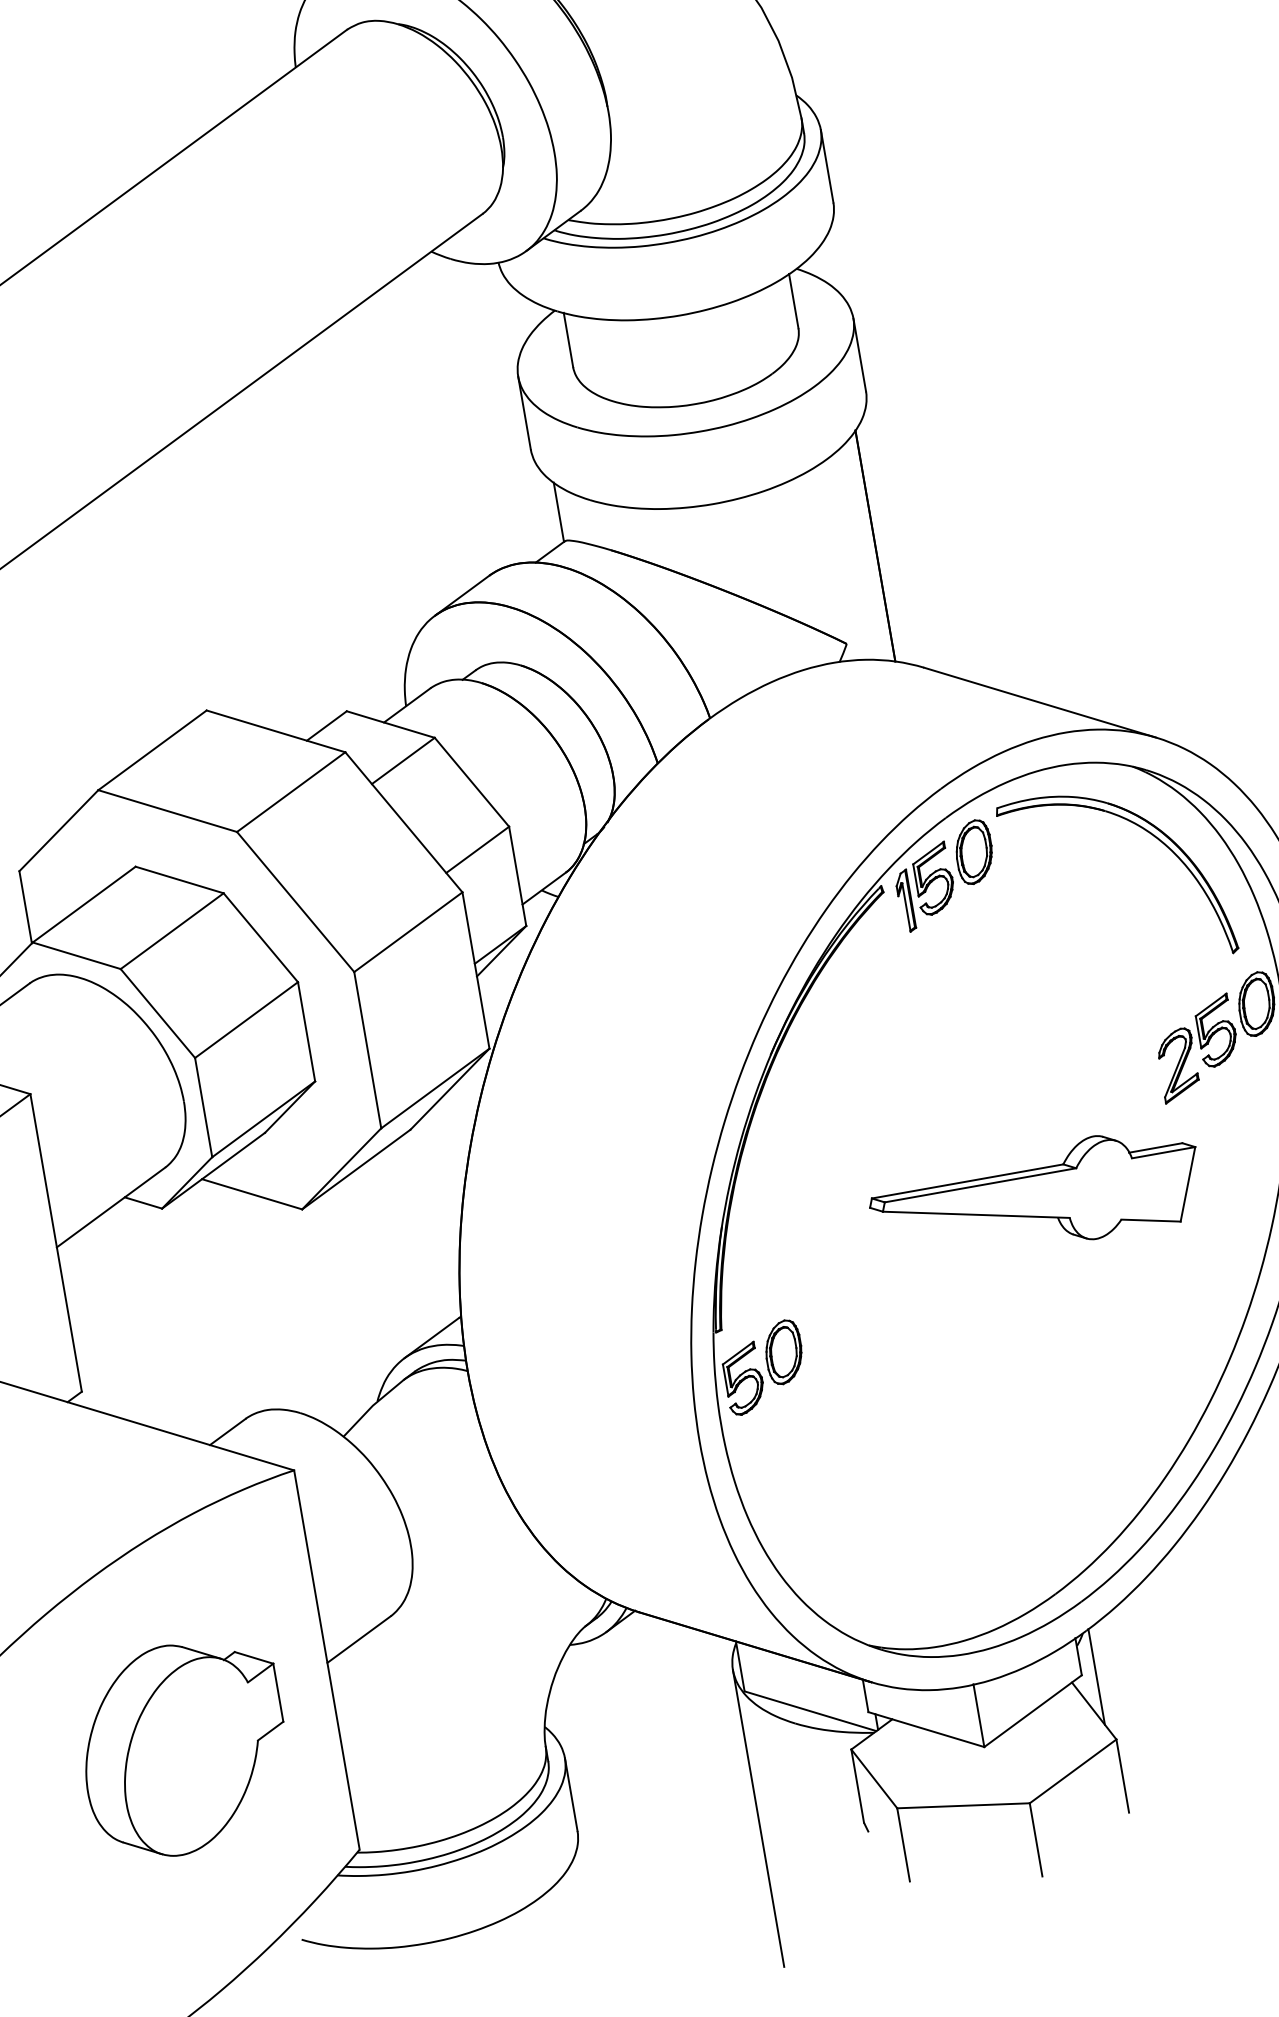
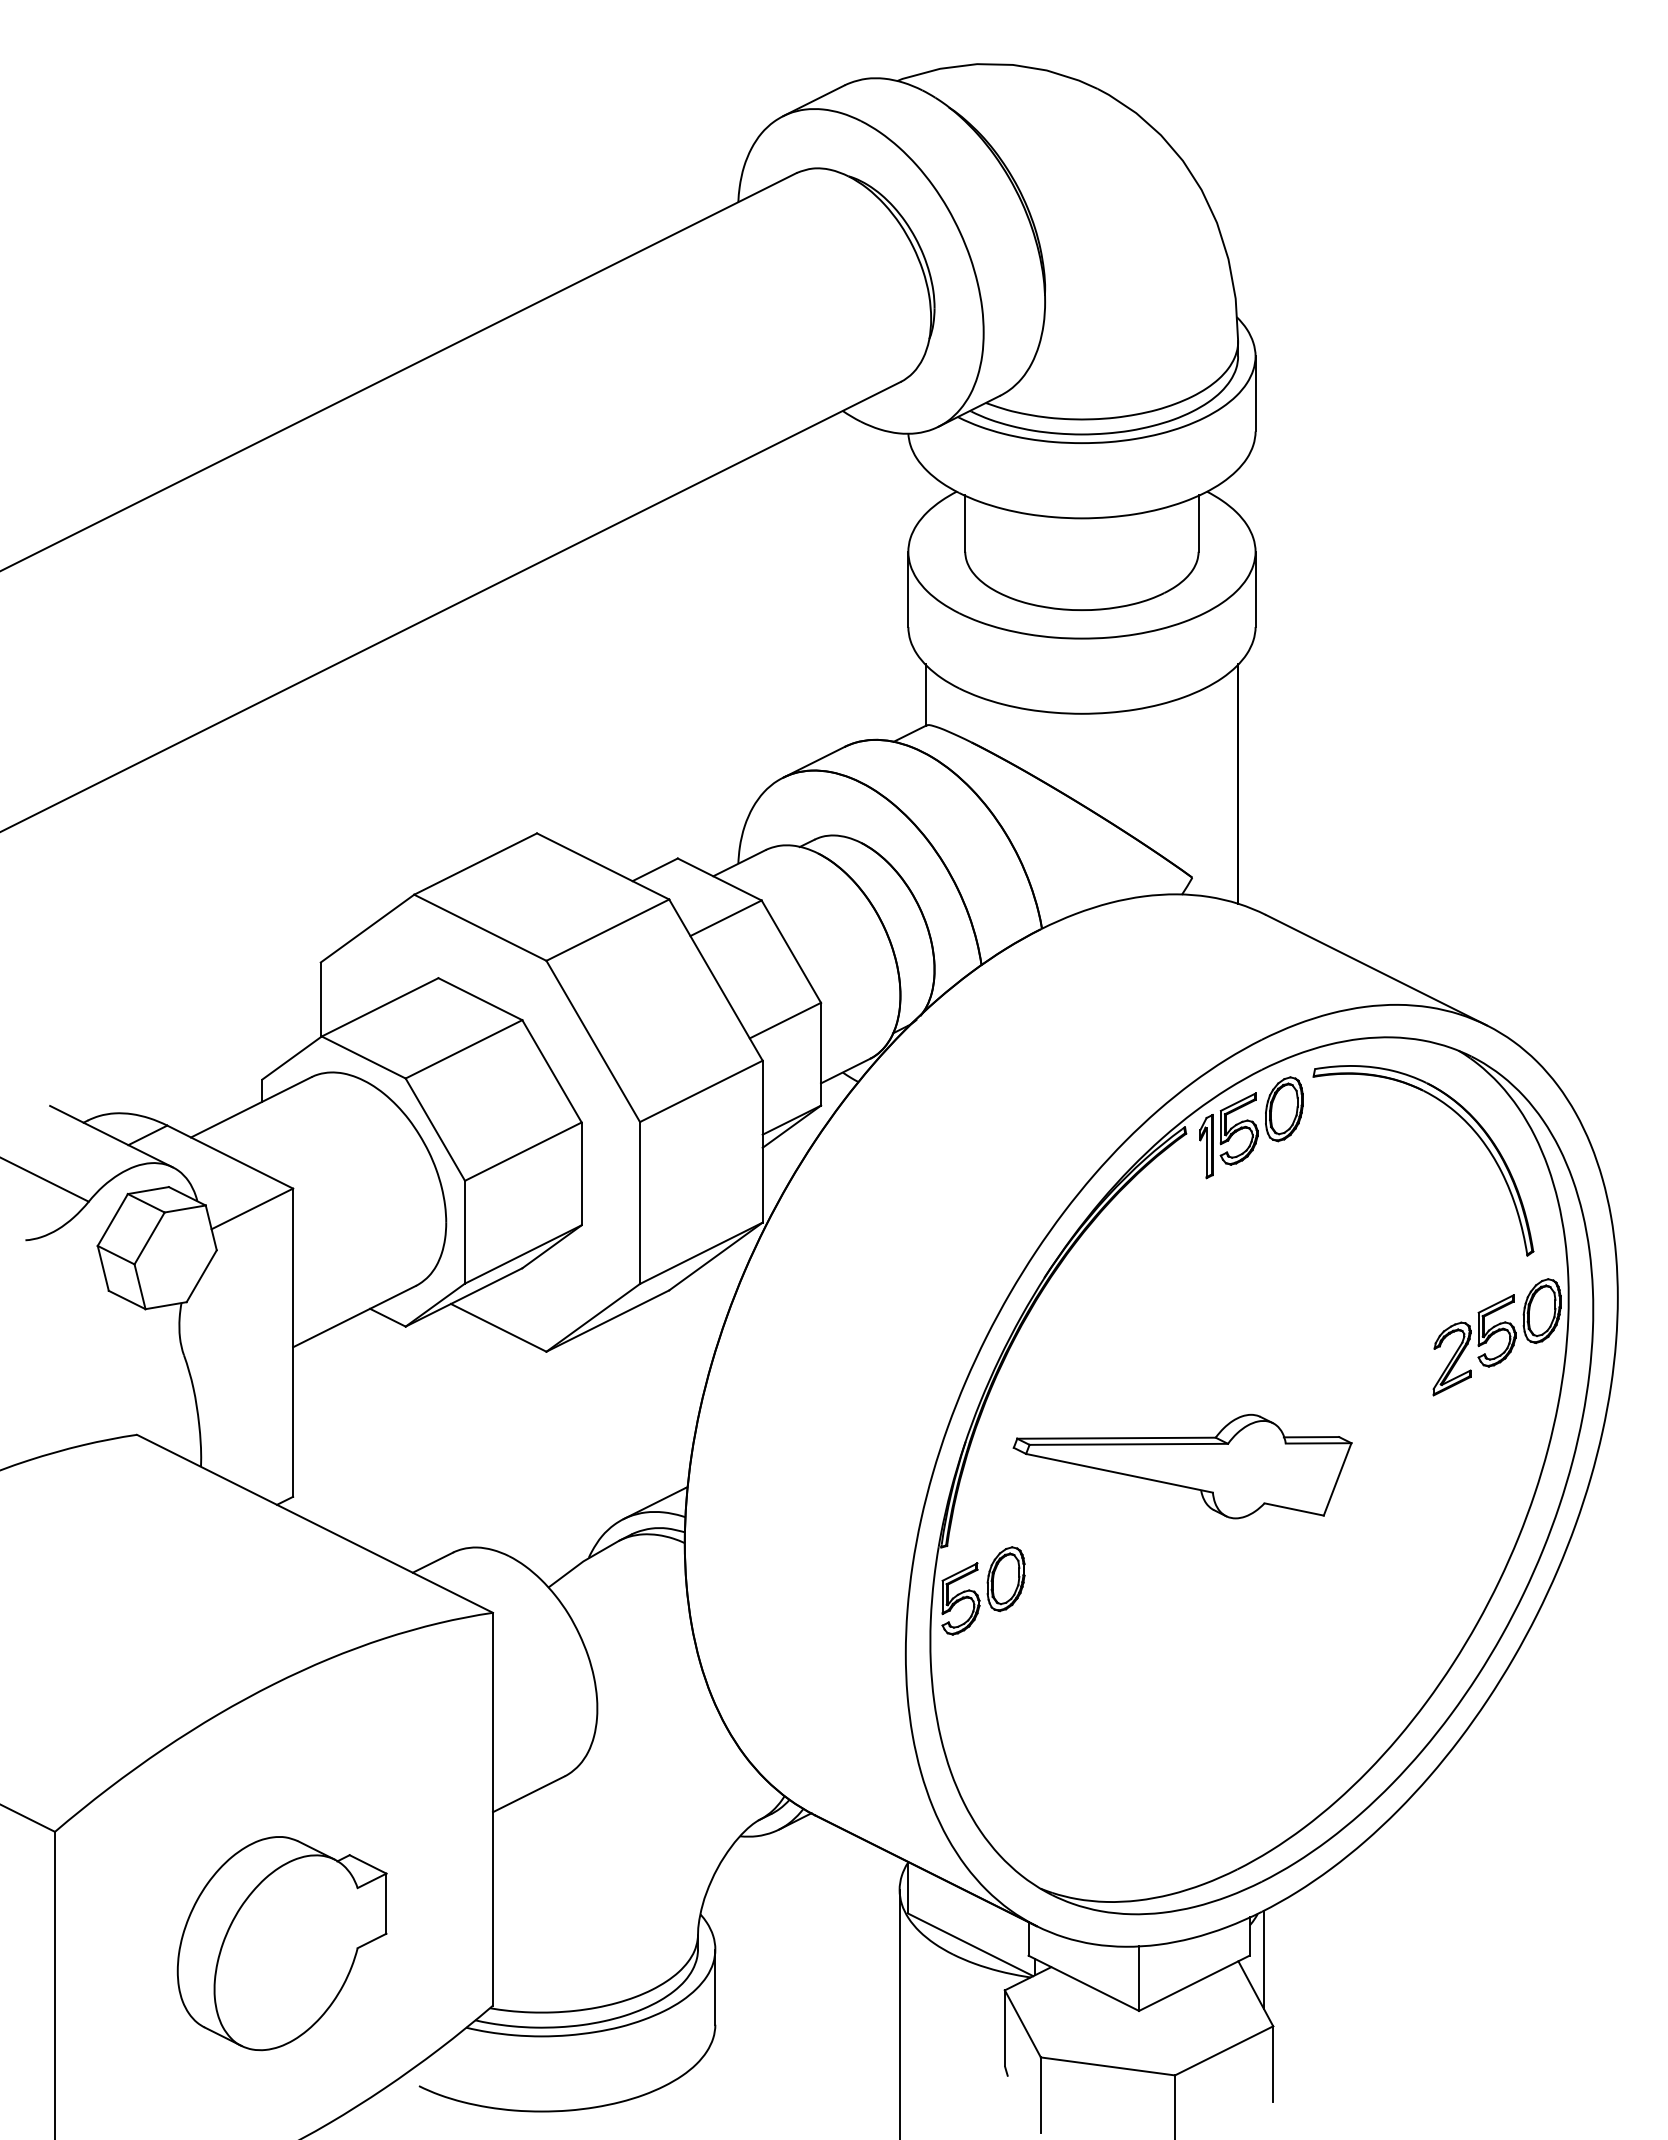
part: (1036, 1197) -> (1182, 1466), moved
part: (183, 1748) -> (281, 1943), moved

